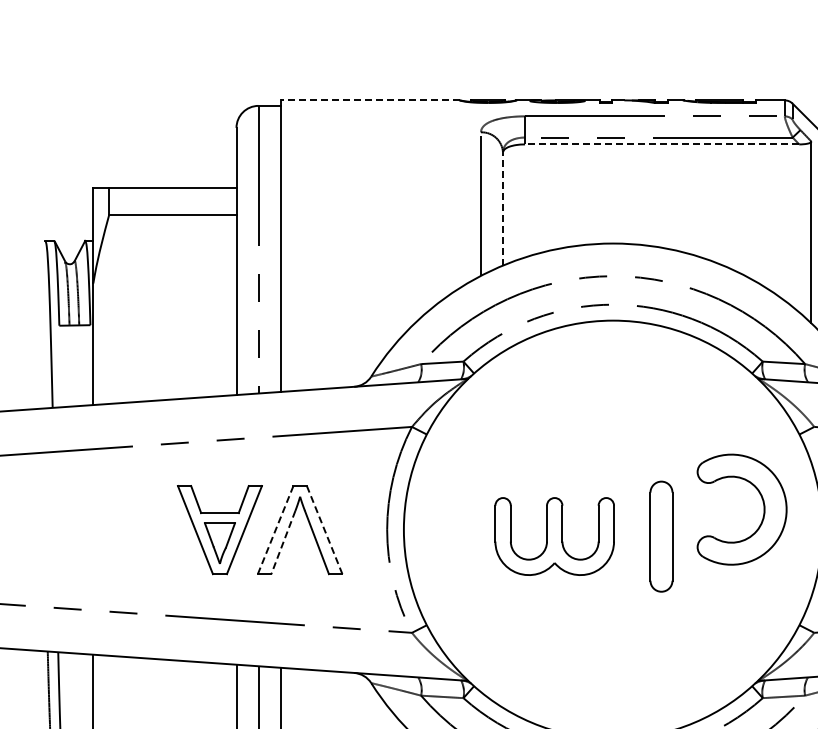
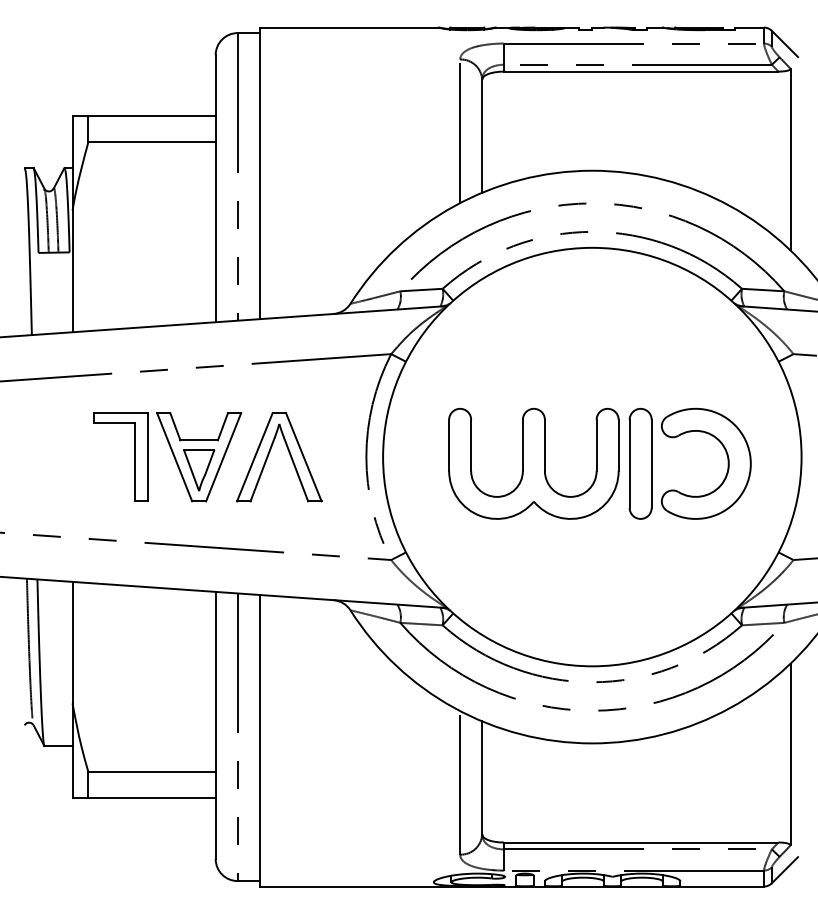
line: (370, 100) -> (349, 27), dashed -> solid
line: (661, 144) -> (640, 71), dashed -> solid
line: (503, 208) -> (482, 135), dashed -> solid
part: (763, 509) -> (727, 463), moved
part: (155, 529) -> (134, 456), added
line: (275, 530) -> (254, 457), dashed -> solid
line: (325, 530) -> (304, 457), dashed -> solid
part: (554, 536) -> (533, 463), size x1.43
line: (283, 542) -> (262, 469), dashed -> solid

